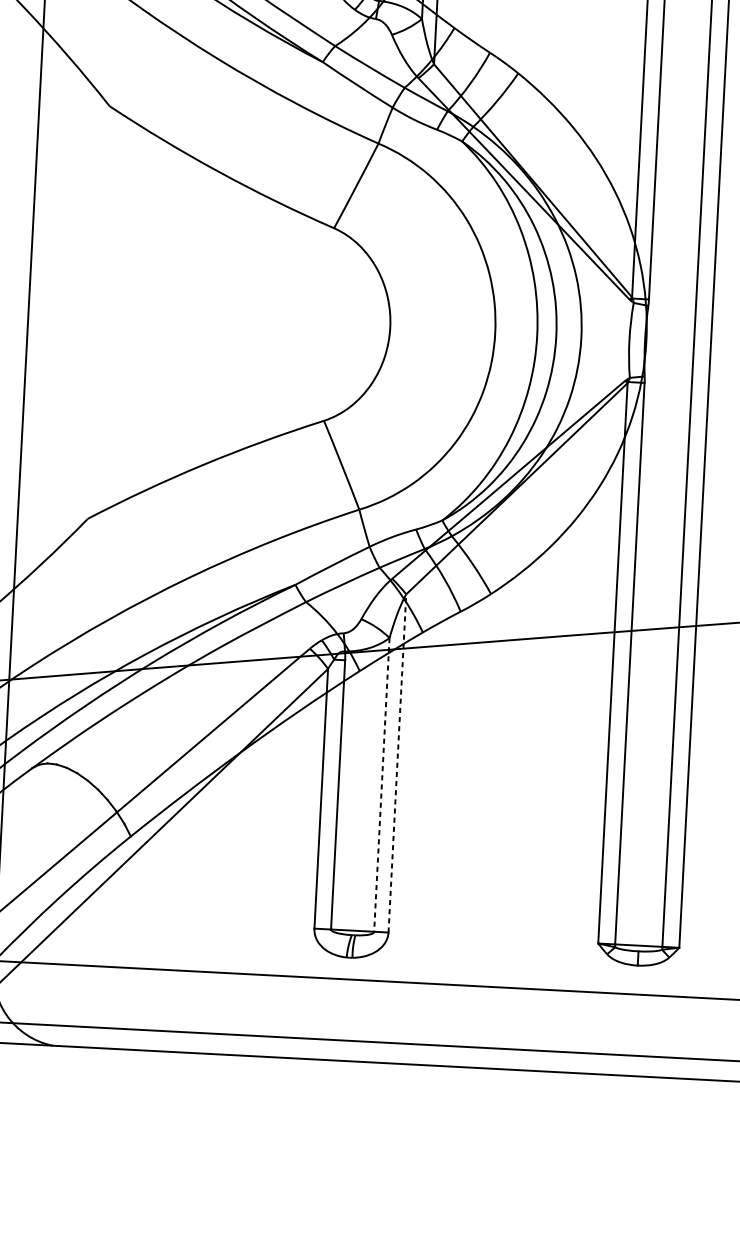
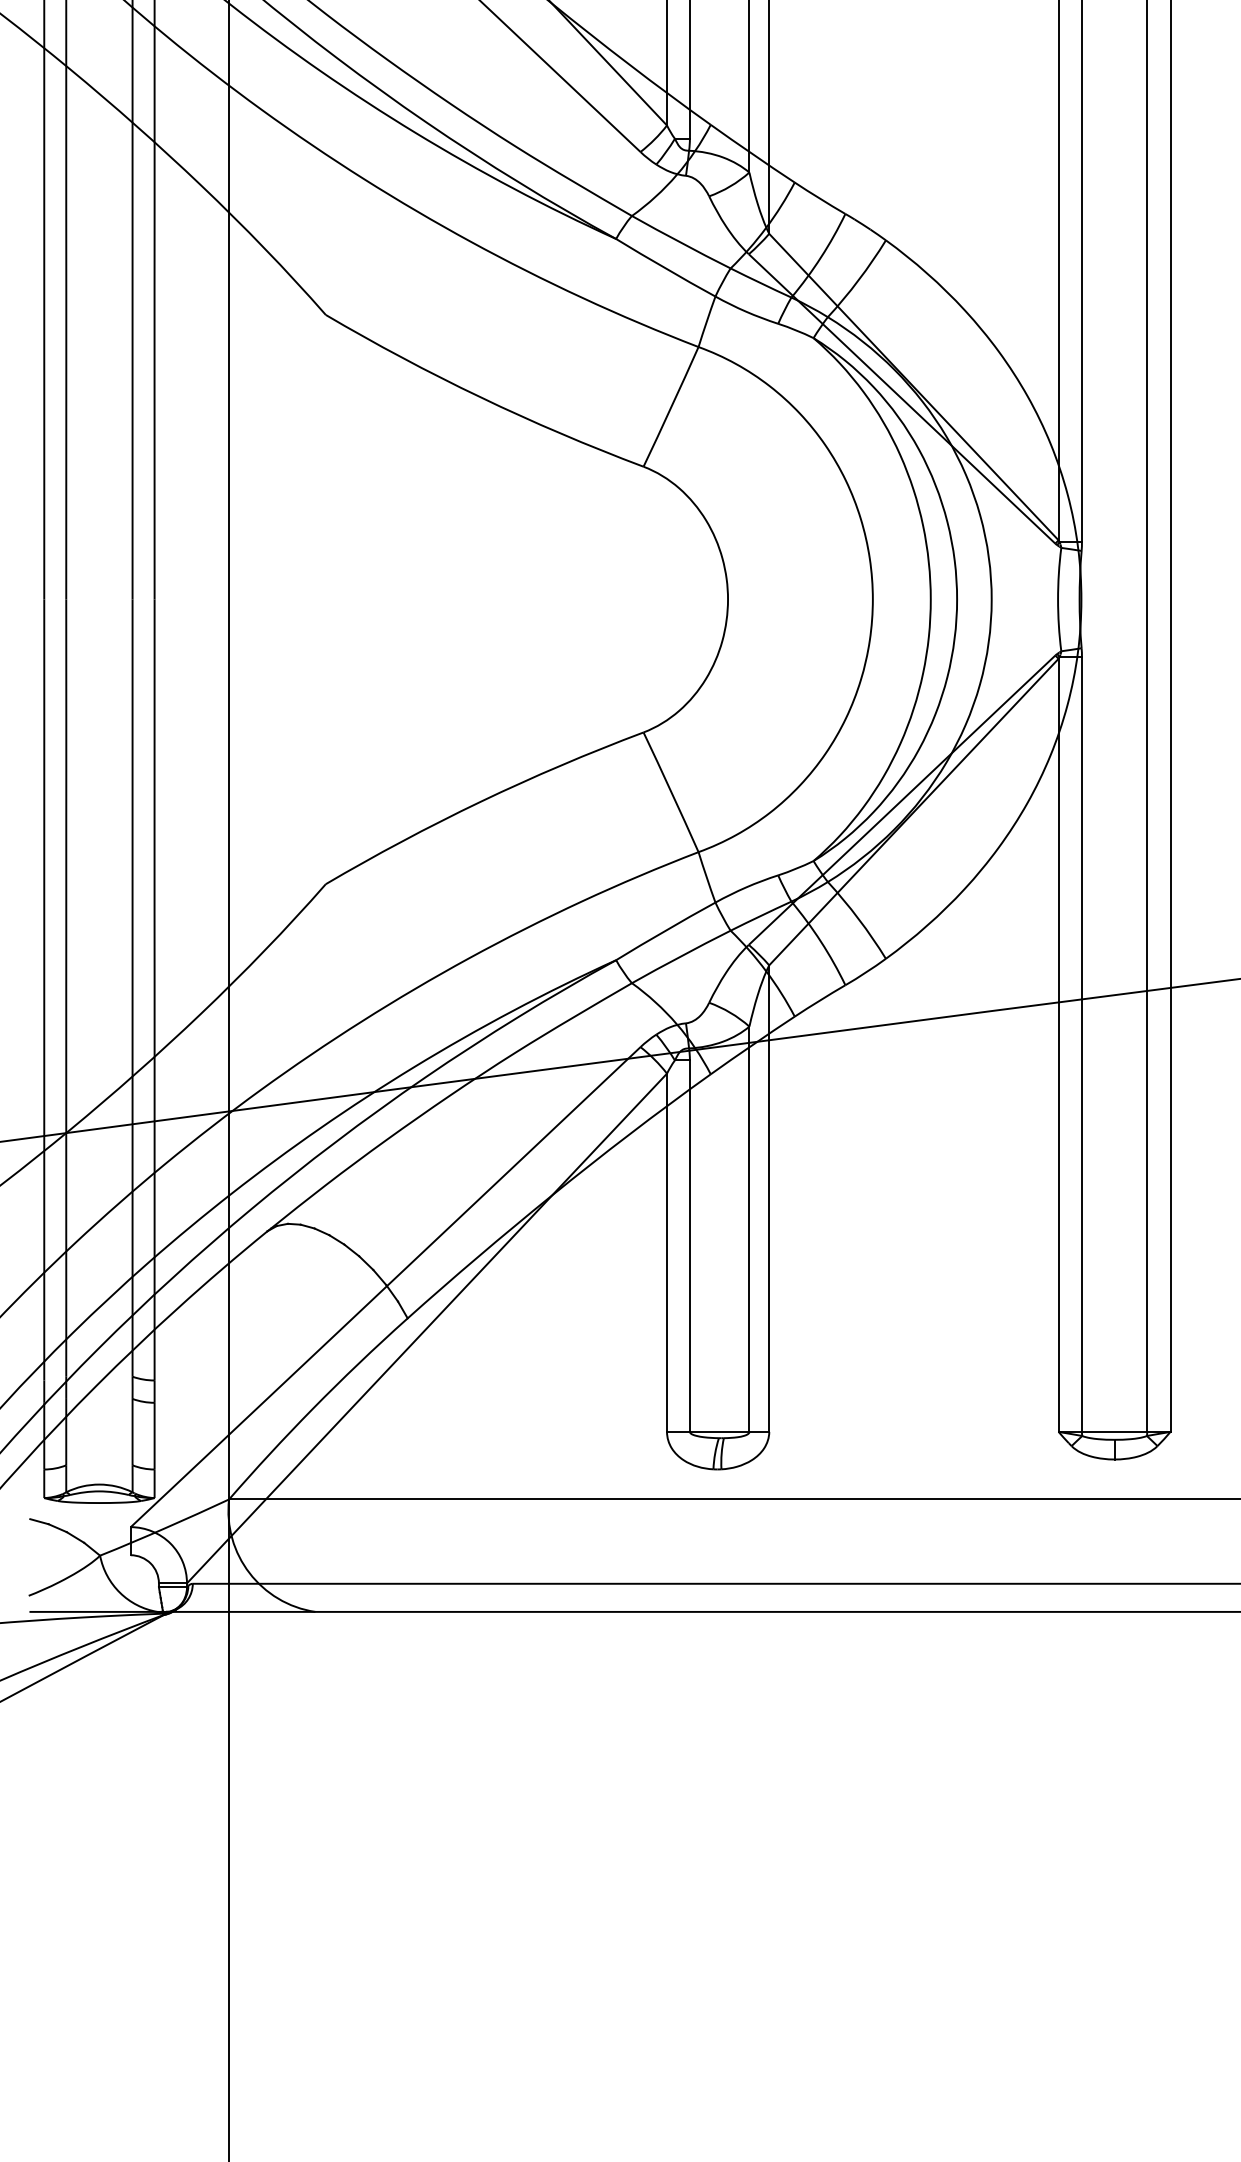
line: (397, 763) -> (769, 1198), dashed -> solid
line: (381, 785) -> (749, 1229), dashed -> solid

